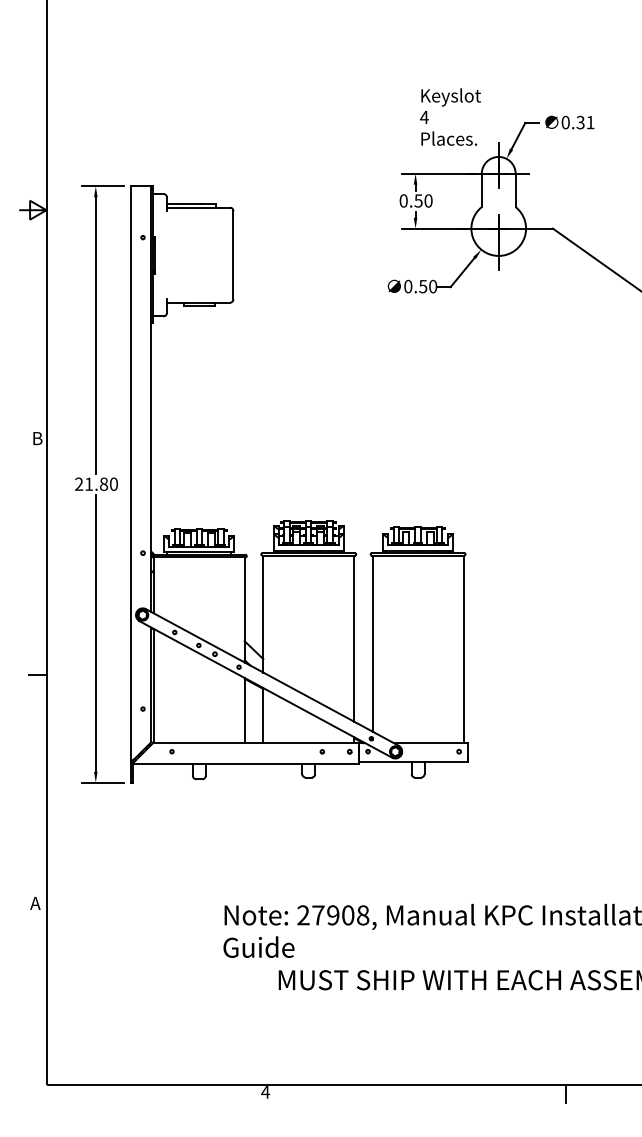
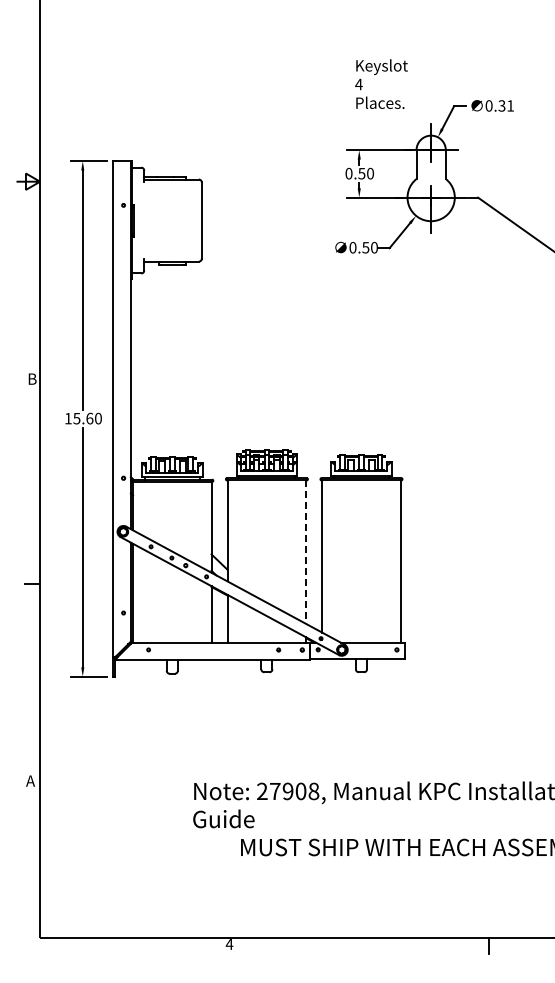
text: (450, 116) -> (381, 83), moved
text: (90, 484) -> (78, 418), 21.80 -> 15.60
line: (354, 639) -> (306, 552), solid -> dashed

